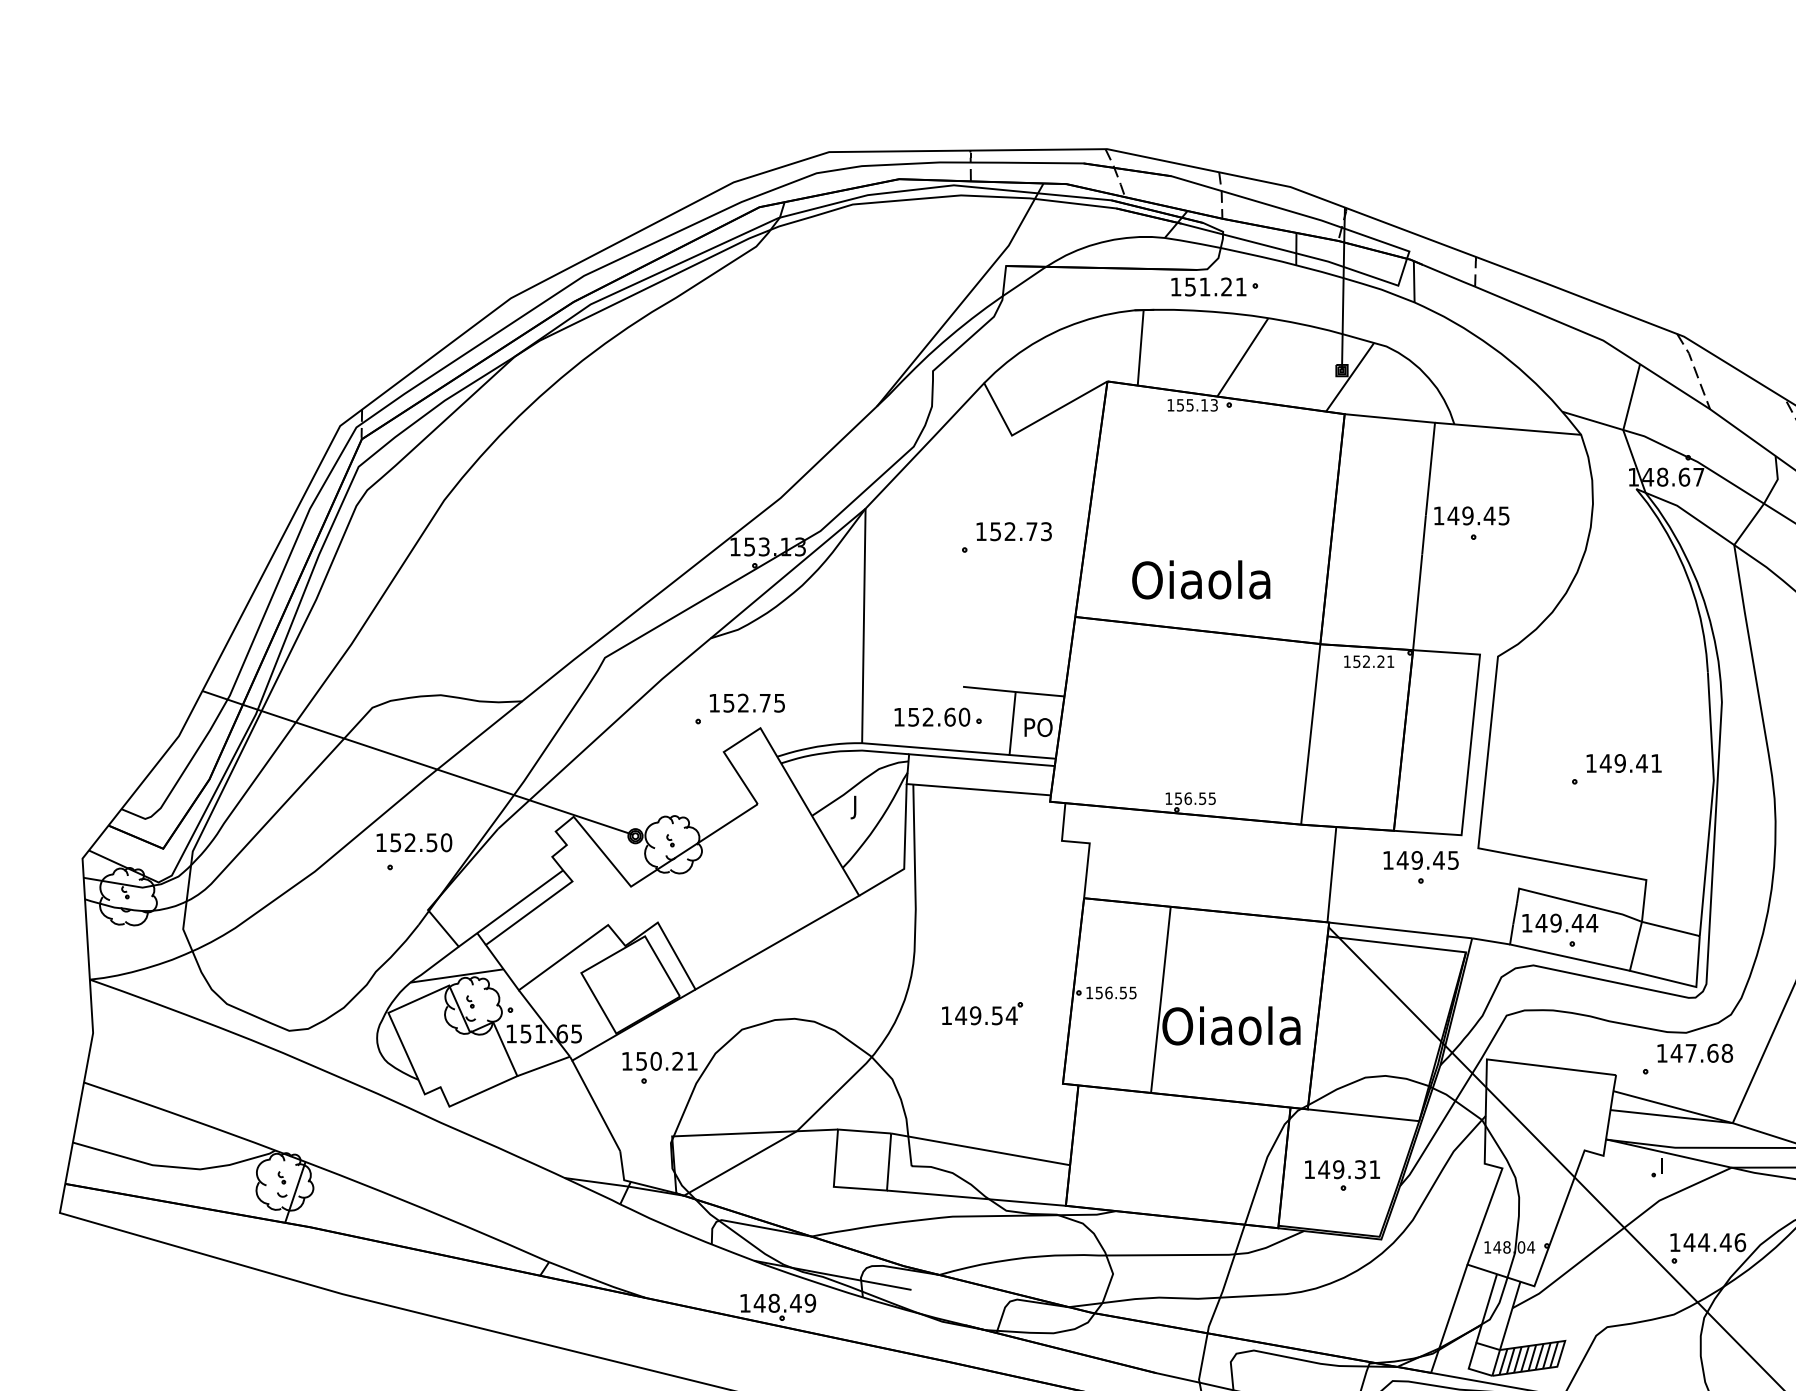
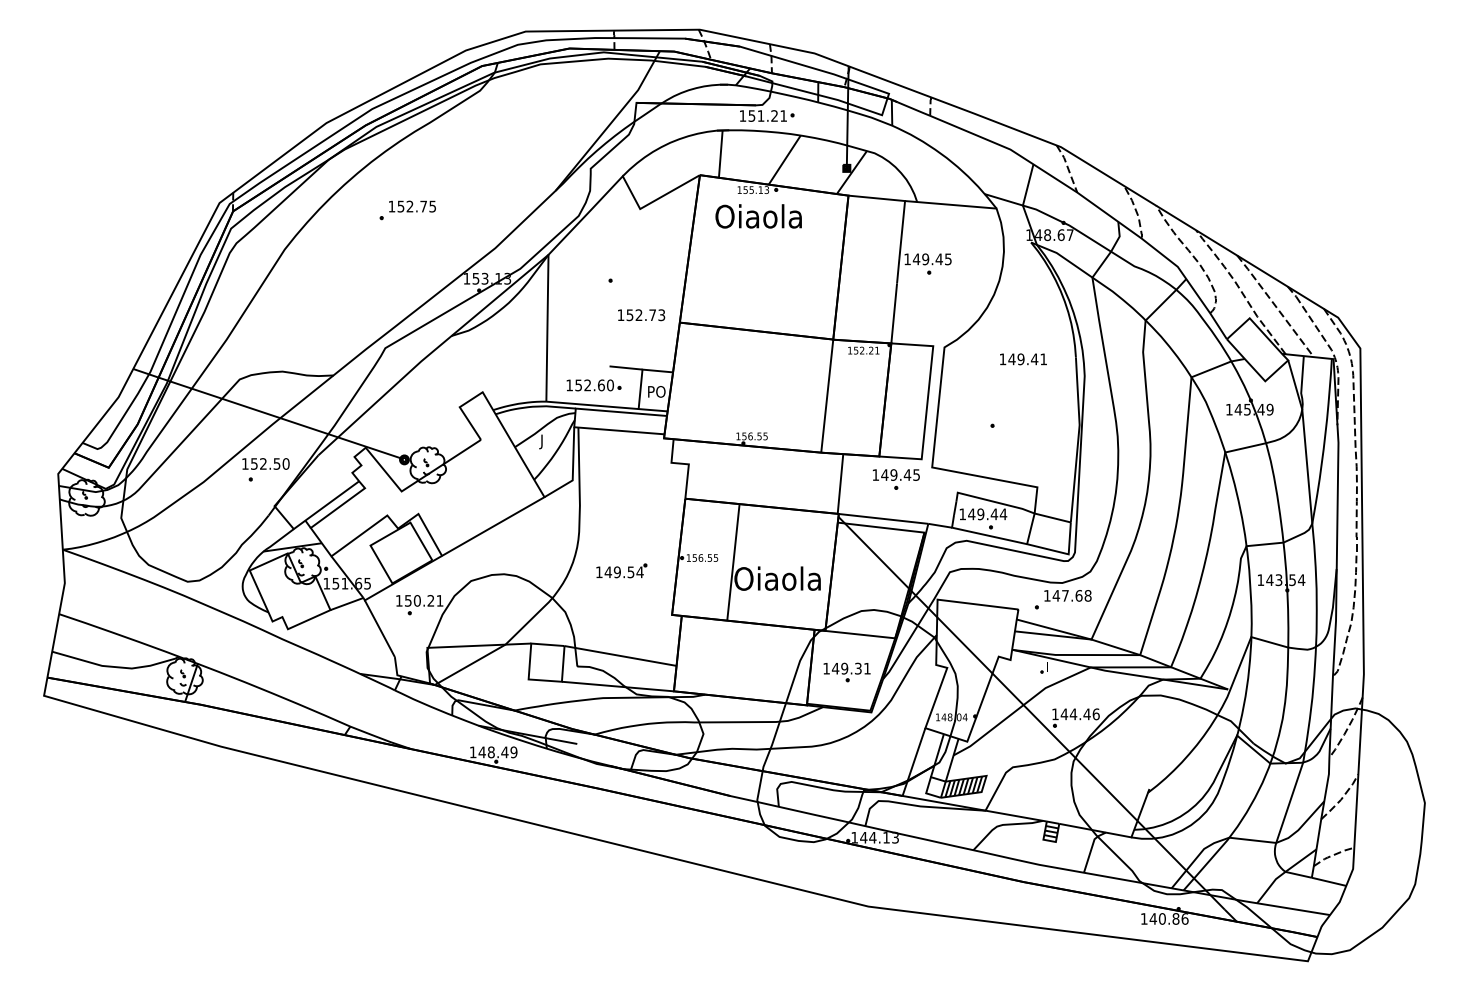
text: (1014, 532) -> (641, 315), moved
text: (1200, 580) -> (758, 216), moved
part: (739, 709) -> (407, 210), moved
text: (1624, 763) -> (1023, 359), moved

